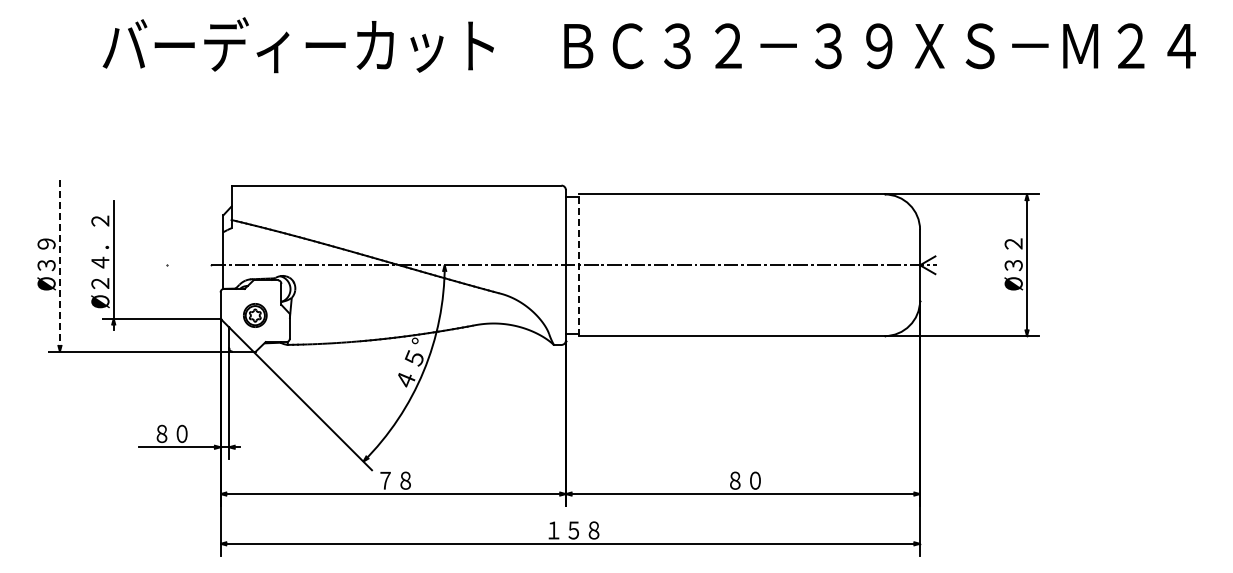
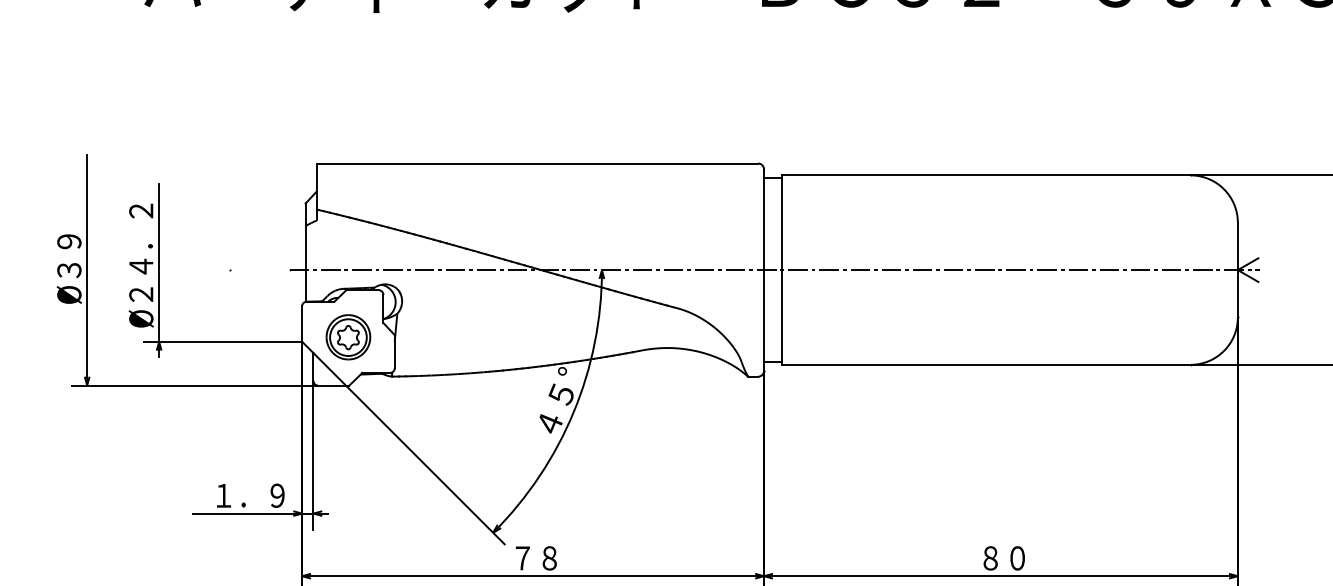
line: (59, 264) -> (86, 269), dashed -> solid
line: (579, 265) -> (782, 270), dashed -> solid
part: (255, 315) -> (348, 337), size x1.43
text: (181, 433) -> (249, 495), ８０ -> １．９

